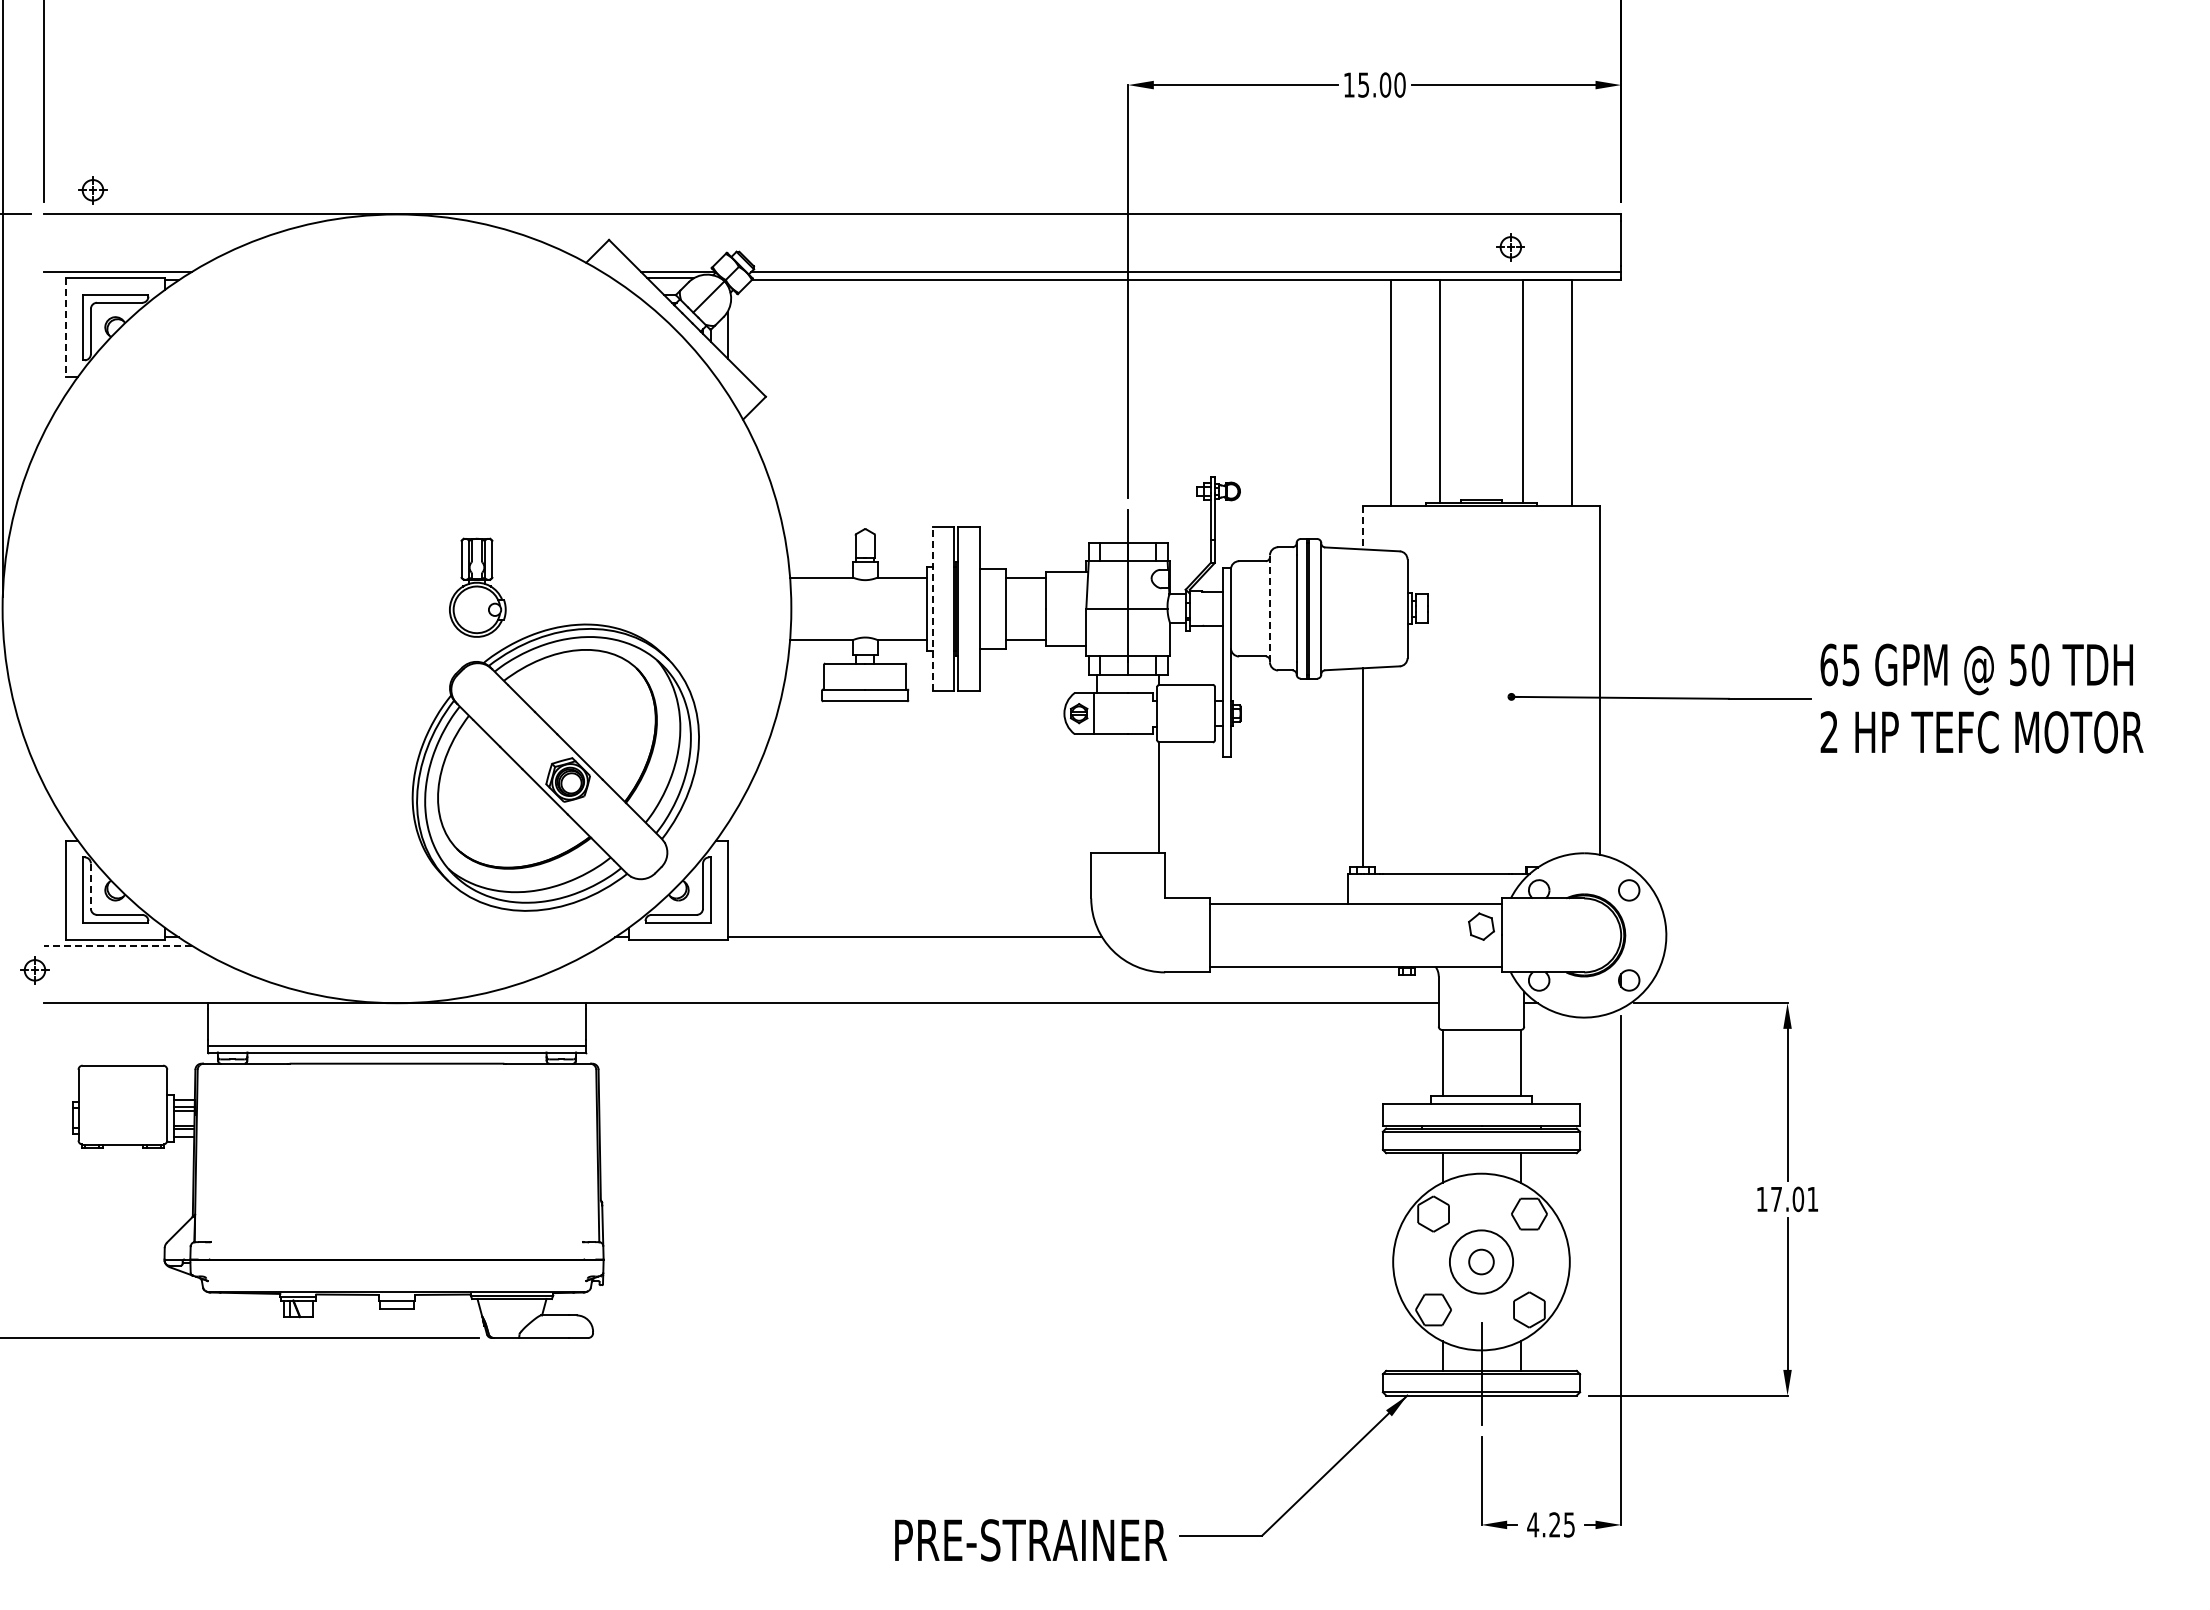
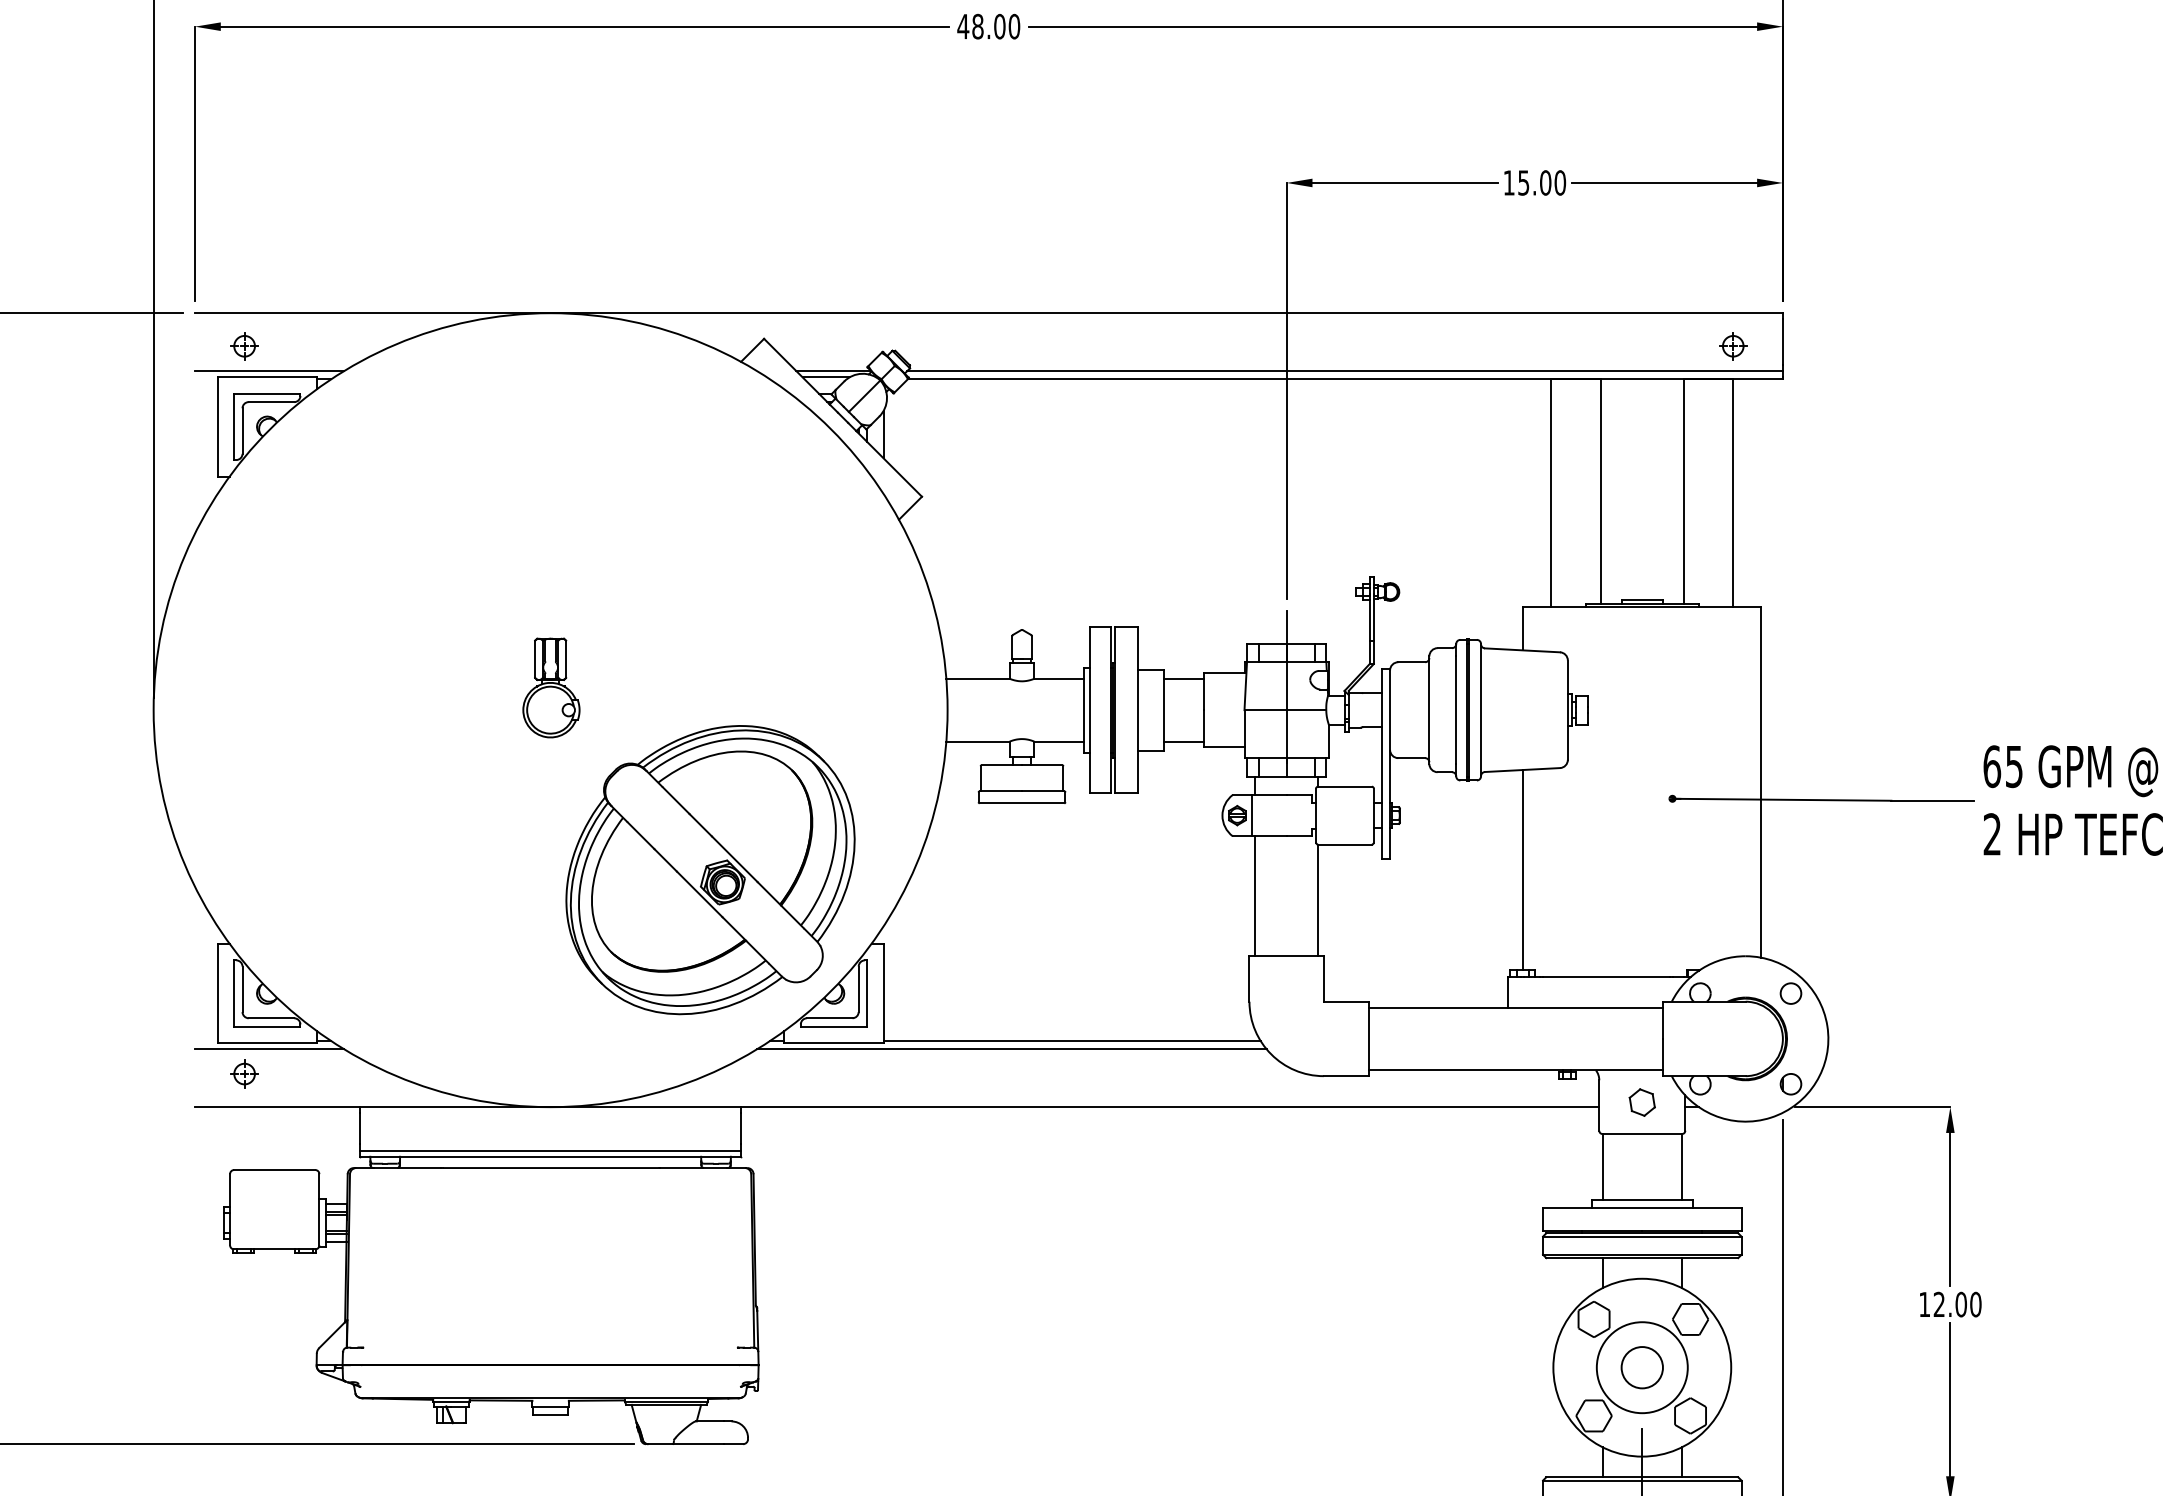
part: (92, 190) -> (244, 346), moved
part: (1510, 247) -> (1732, 346), moved
line: (66, 327) -> (217, 426), dashed -> solid
line: (1363, 527) -> (1523, 628), dashed -> solid
part: (477, 587) -> (551, 687), moved
line: (933, 608) -> (1090, 709), dashed -> solid
line: (1269, 608) -> (1428, 709), dashed -> solid
line: (1096, 793) -> (1254, 896), added
line: (90, 886) -> (242, 989), dashed -> solid
part: (1481, 926) -> (1642, 1102), moved
line: (117, 945) -> (269, 1049), dashed -> solid
line: (855, 945) -> (1012, 1049), added
part: (34, 970) -> (244, 1074), moved
text: (1794, 1199) -> (1957, 1304), 17.01 -> 12.00
circle: (1481, 1261) -> (1642, 1367), size x1.43
circle: (1481, 1261) -> (1642, 1367), size x1.67

